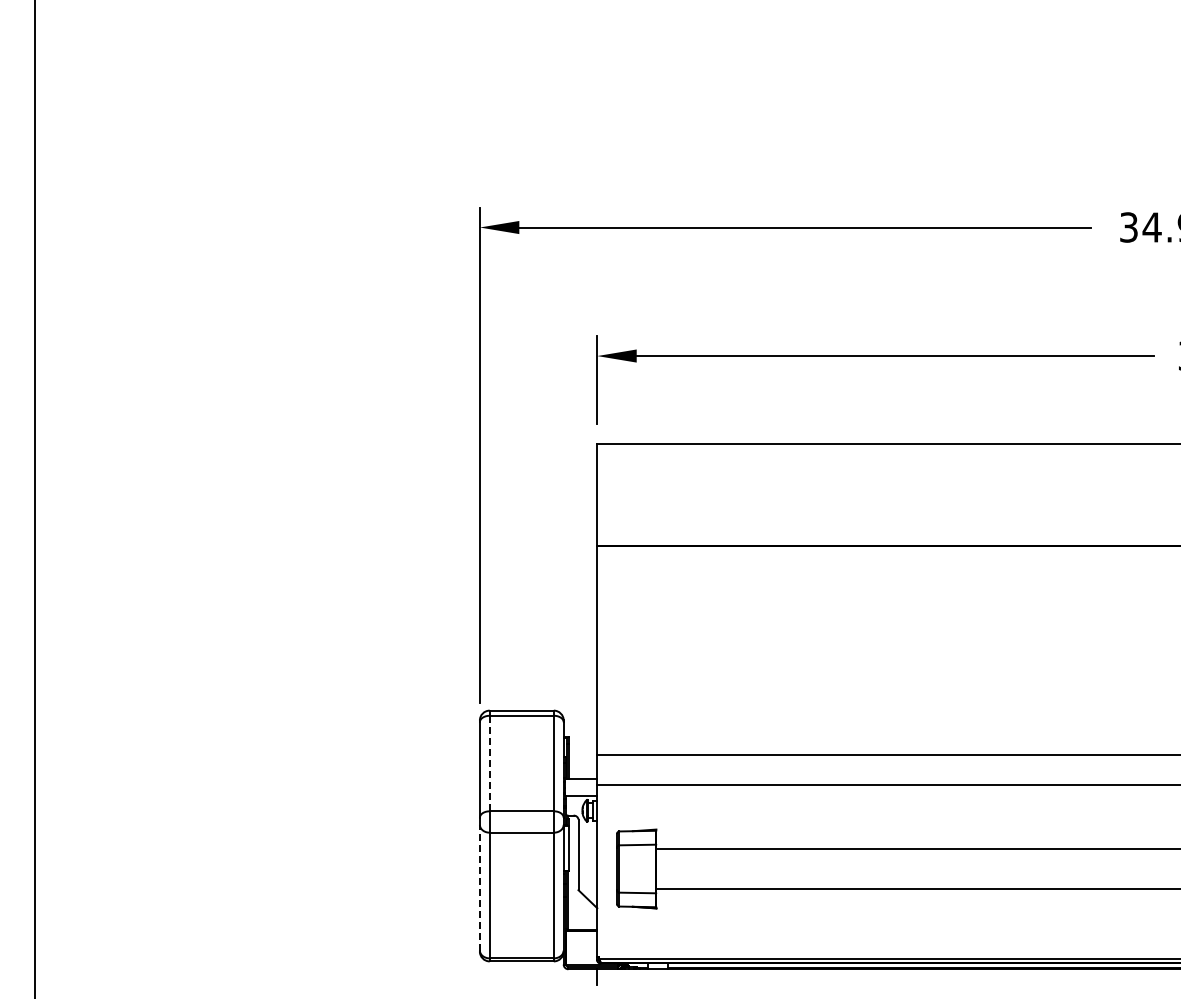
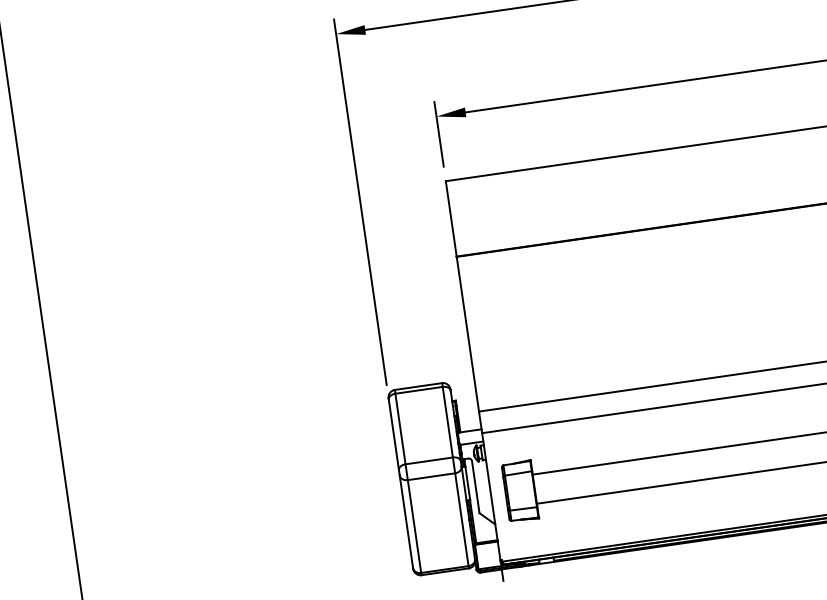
line: (489, 763) -> (400, 429), dashed -> solid
line: (479, 887) -> (406, 521), dashed -> solid

